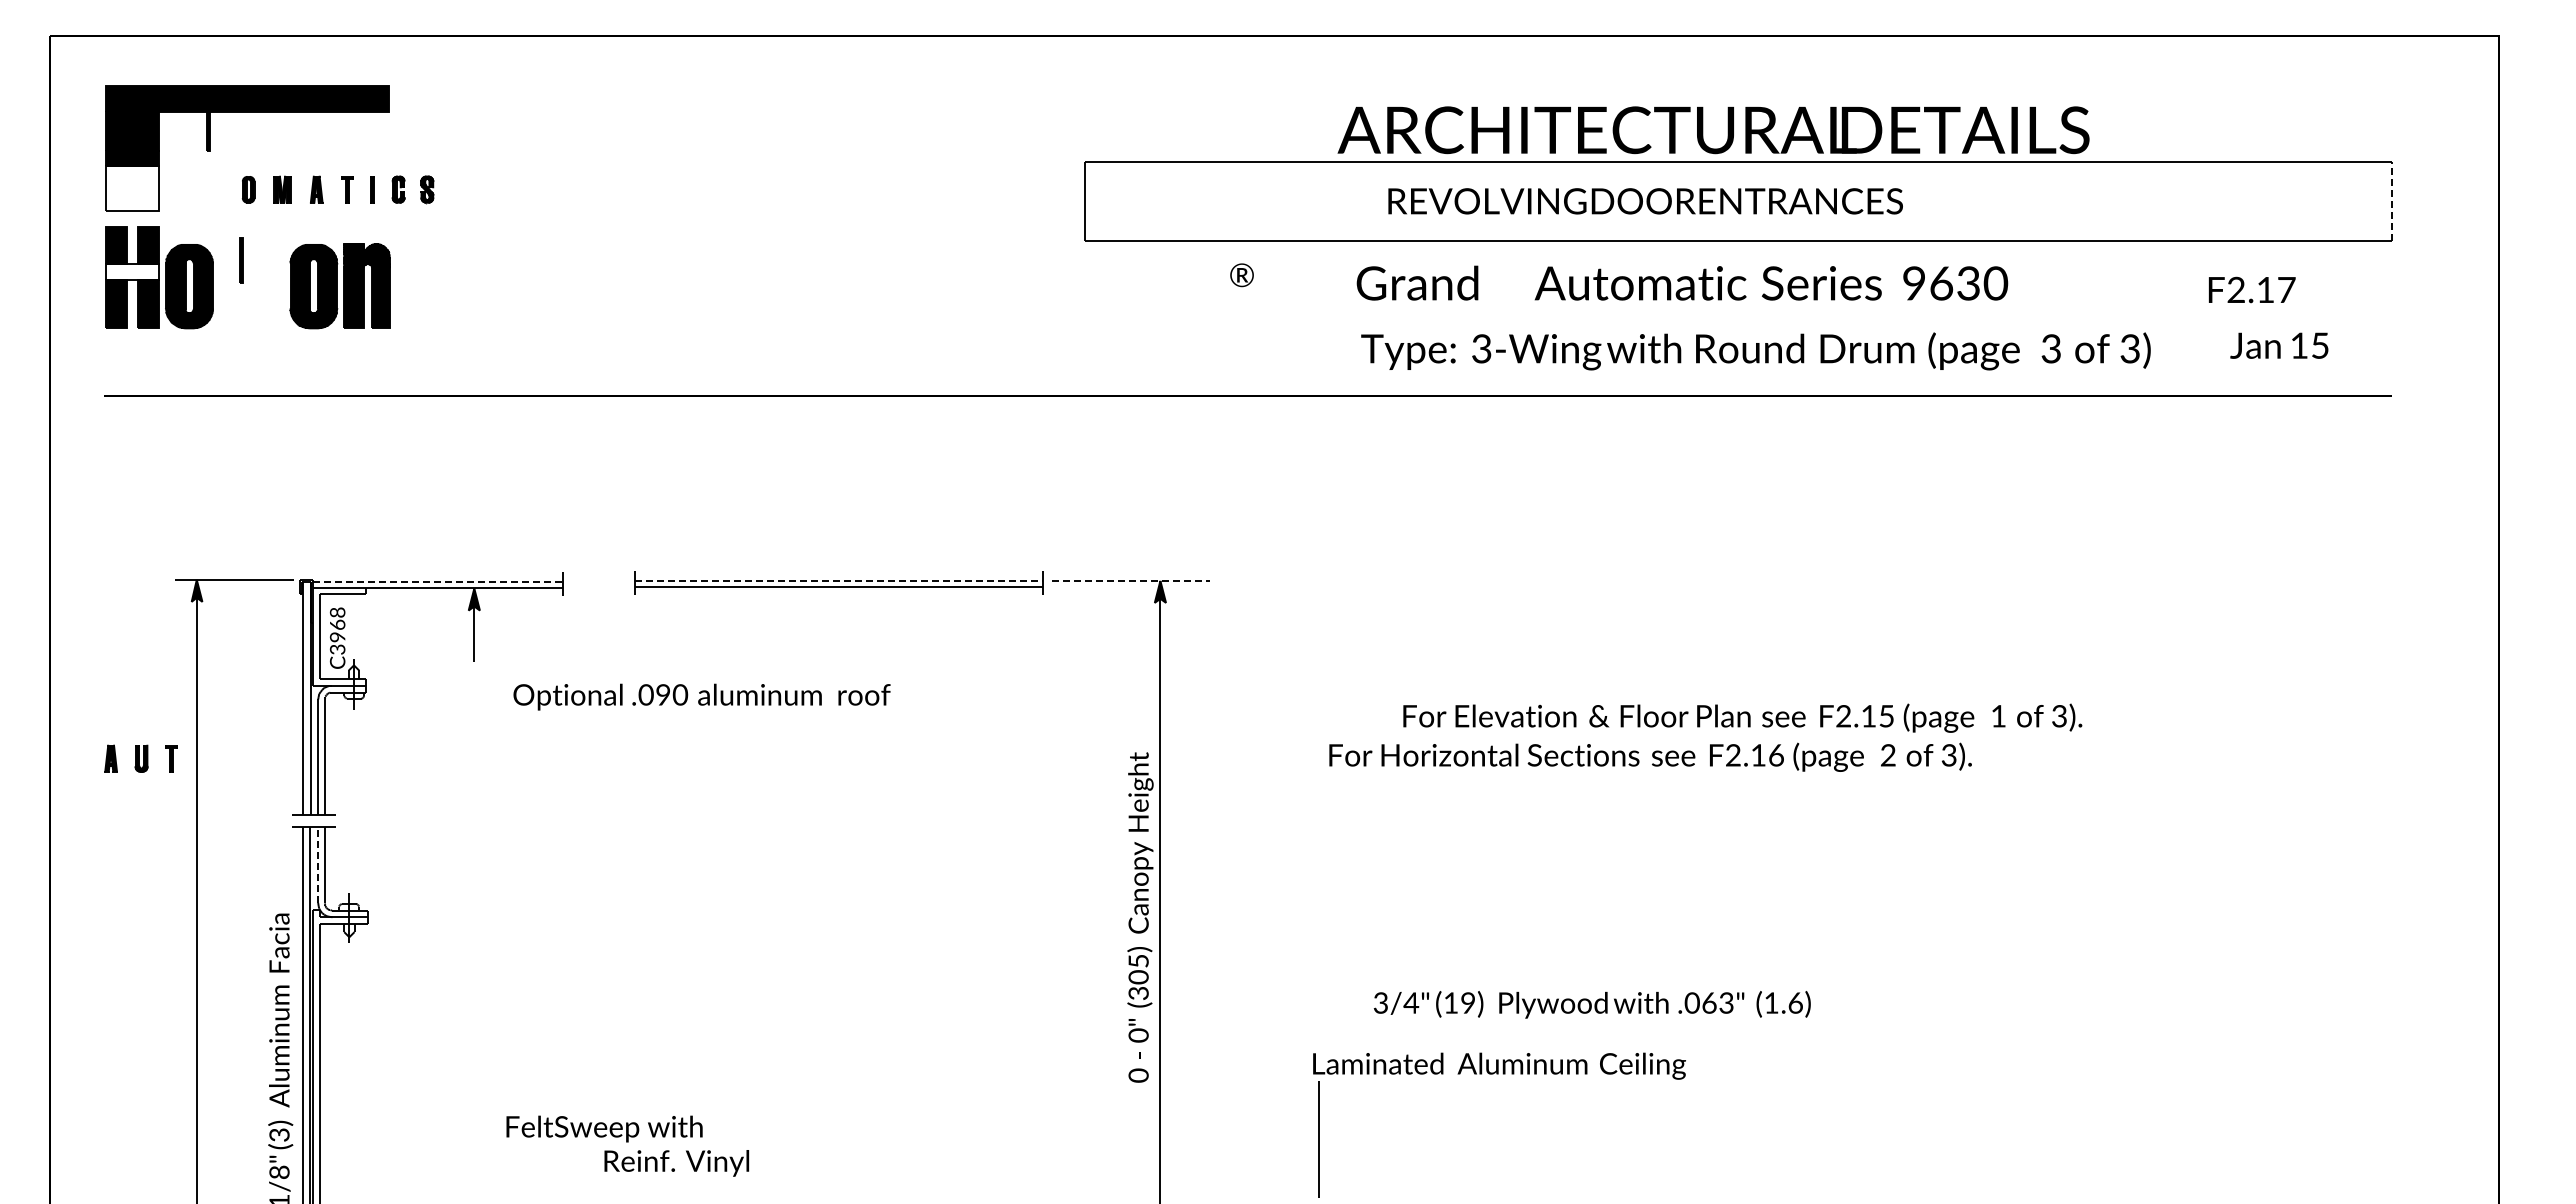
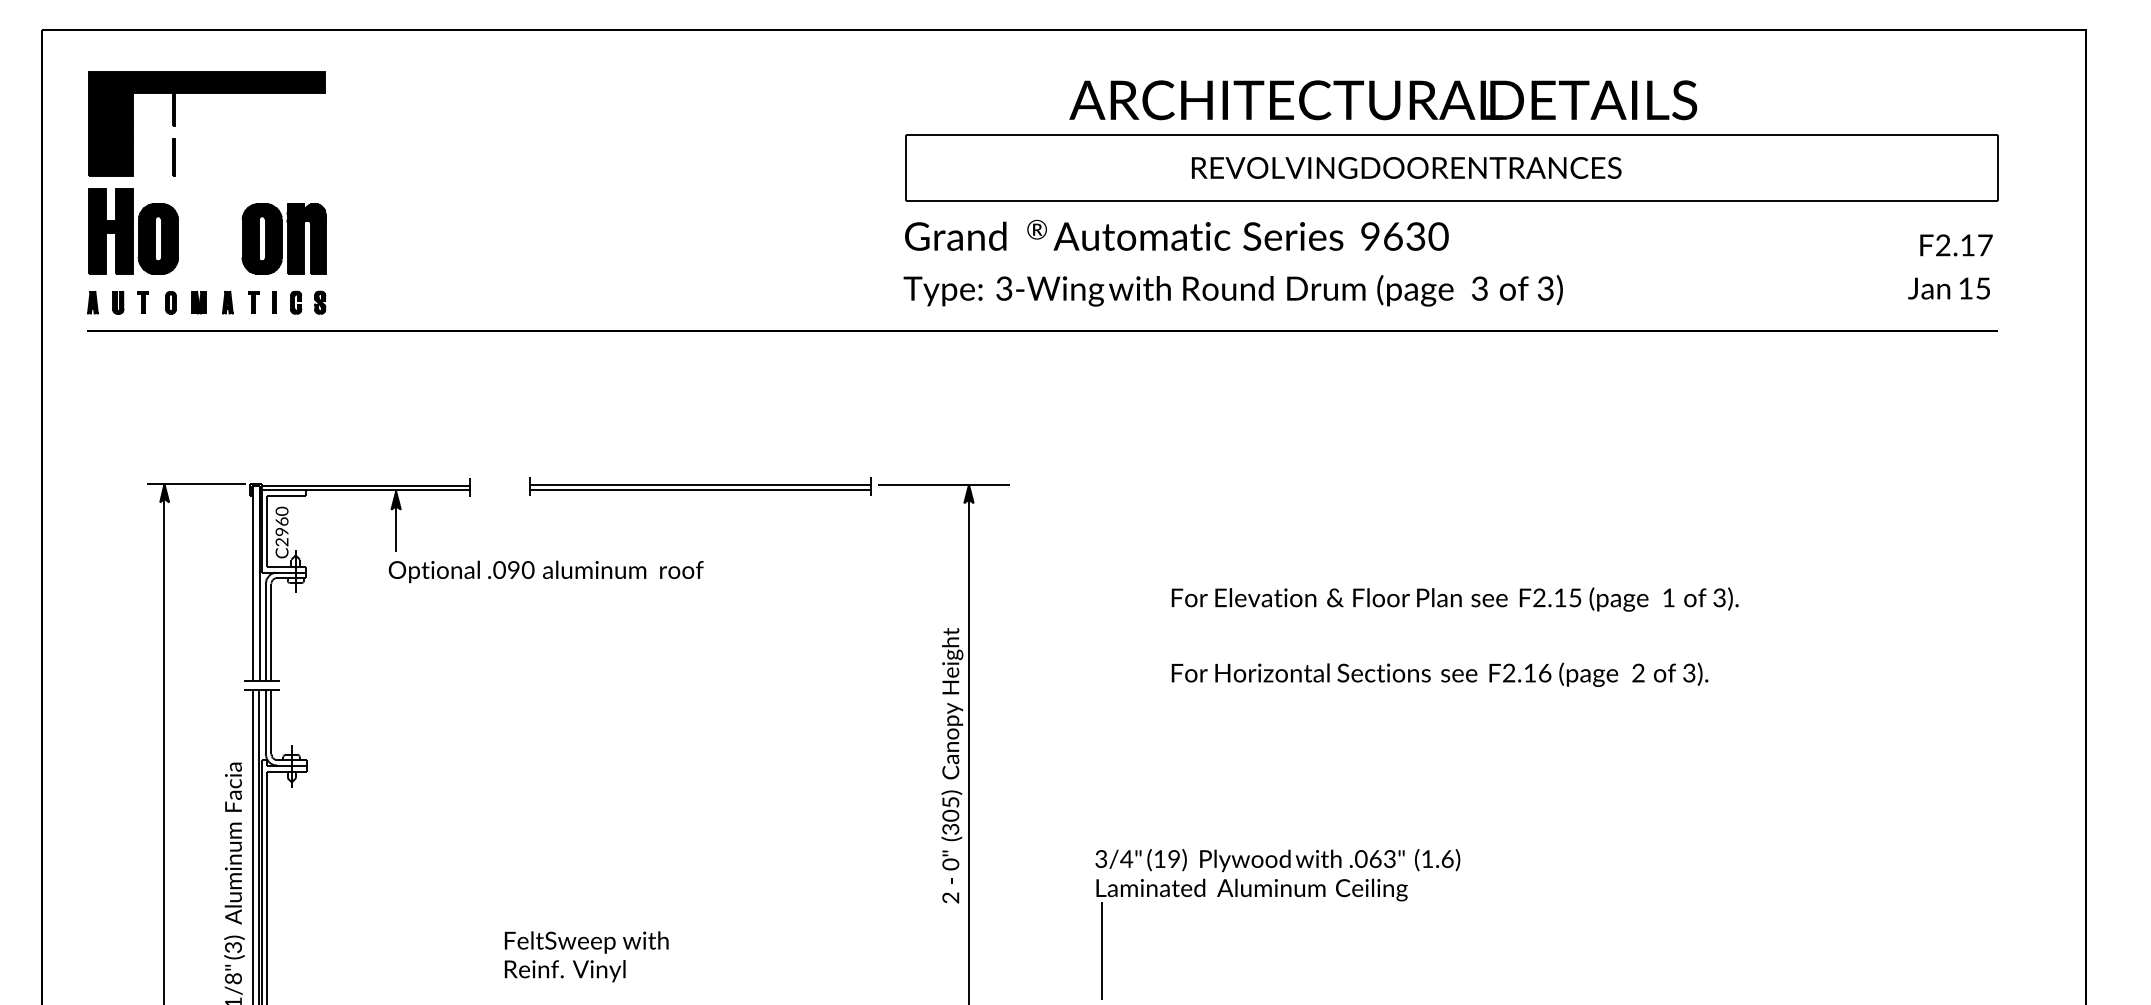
text: (1713, 130) -> (1383, 100), moved
fill: (132, 188) -> (110, 157), added
part: (345, 189) -> (251, 302), moved
text: (1645, 201) -> (1406, 168), moved
line: (2392, 201) -> (1997, 168), dashed -> solid
line: (241, 260) -> (174, 157), moved
fill: (132, 271) -> (110, 226), added
text: (1682, 282) -> (1176, 235), moved
text: (2252, 289) -> (1956, 244), moved
text: (2279, 345) -> (1949, 288), moved
text: (1755, 351) -> (1232, 290), moved
line: (839, 580) -> (701, 484), dashed -> solid
line: (1131, 580) -> (944, 484), dashed -> solid
line: (438, 582) -> (366, 486), dashed -> solid
text: (338, 630) -> (282, 526), C3968 -> C2960
text: (701, 696) -> (545, 571), moved
text: (1650, 756) -> (1439, 674), moved
part: (140, 758) -> (117, 302), moved
line: (318, 865) -> (266, 722), dashed -> solid
text: (1591, 1004) -> (1277, 860), moved
text: (1138, 1075) -> (950, 897), 0 -> 2
text: (604, 1128) -> (586, 942), moved

